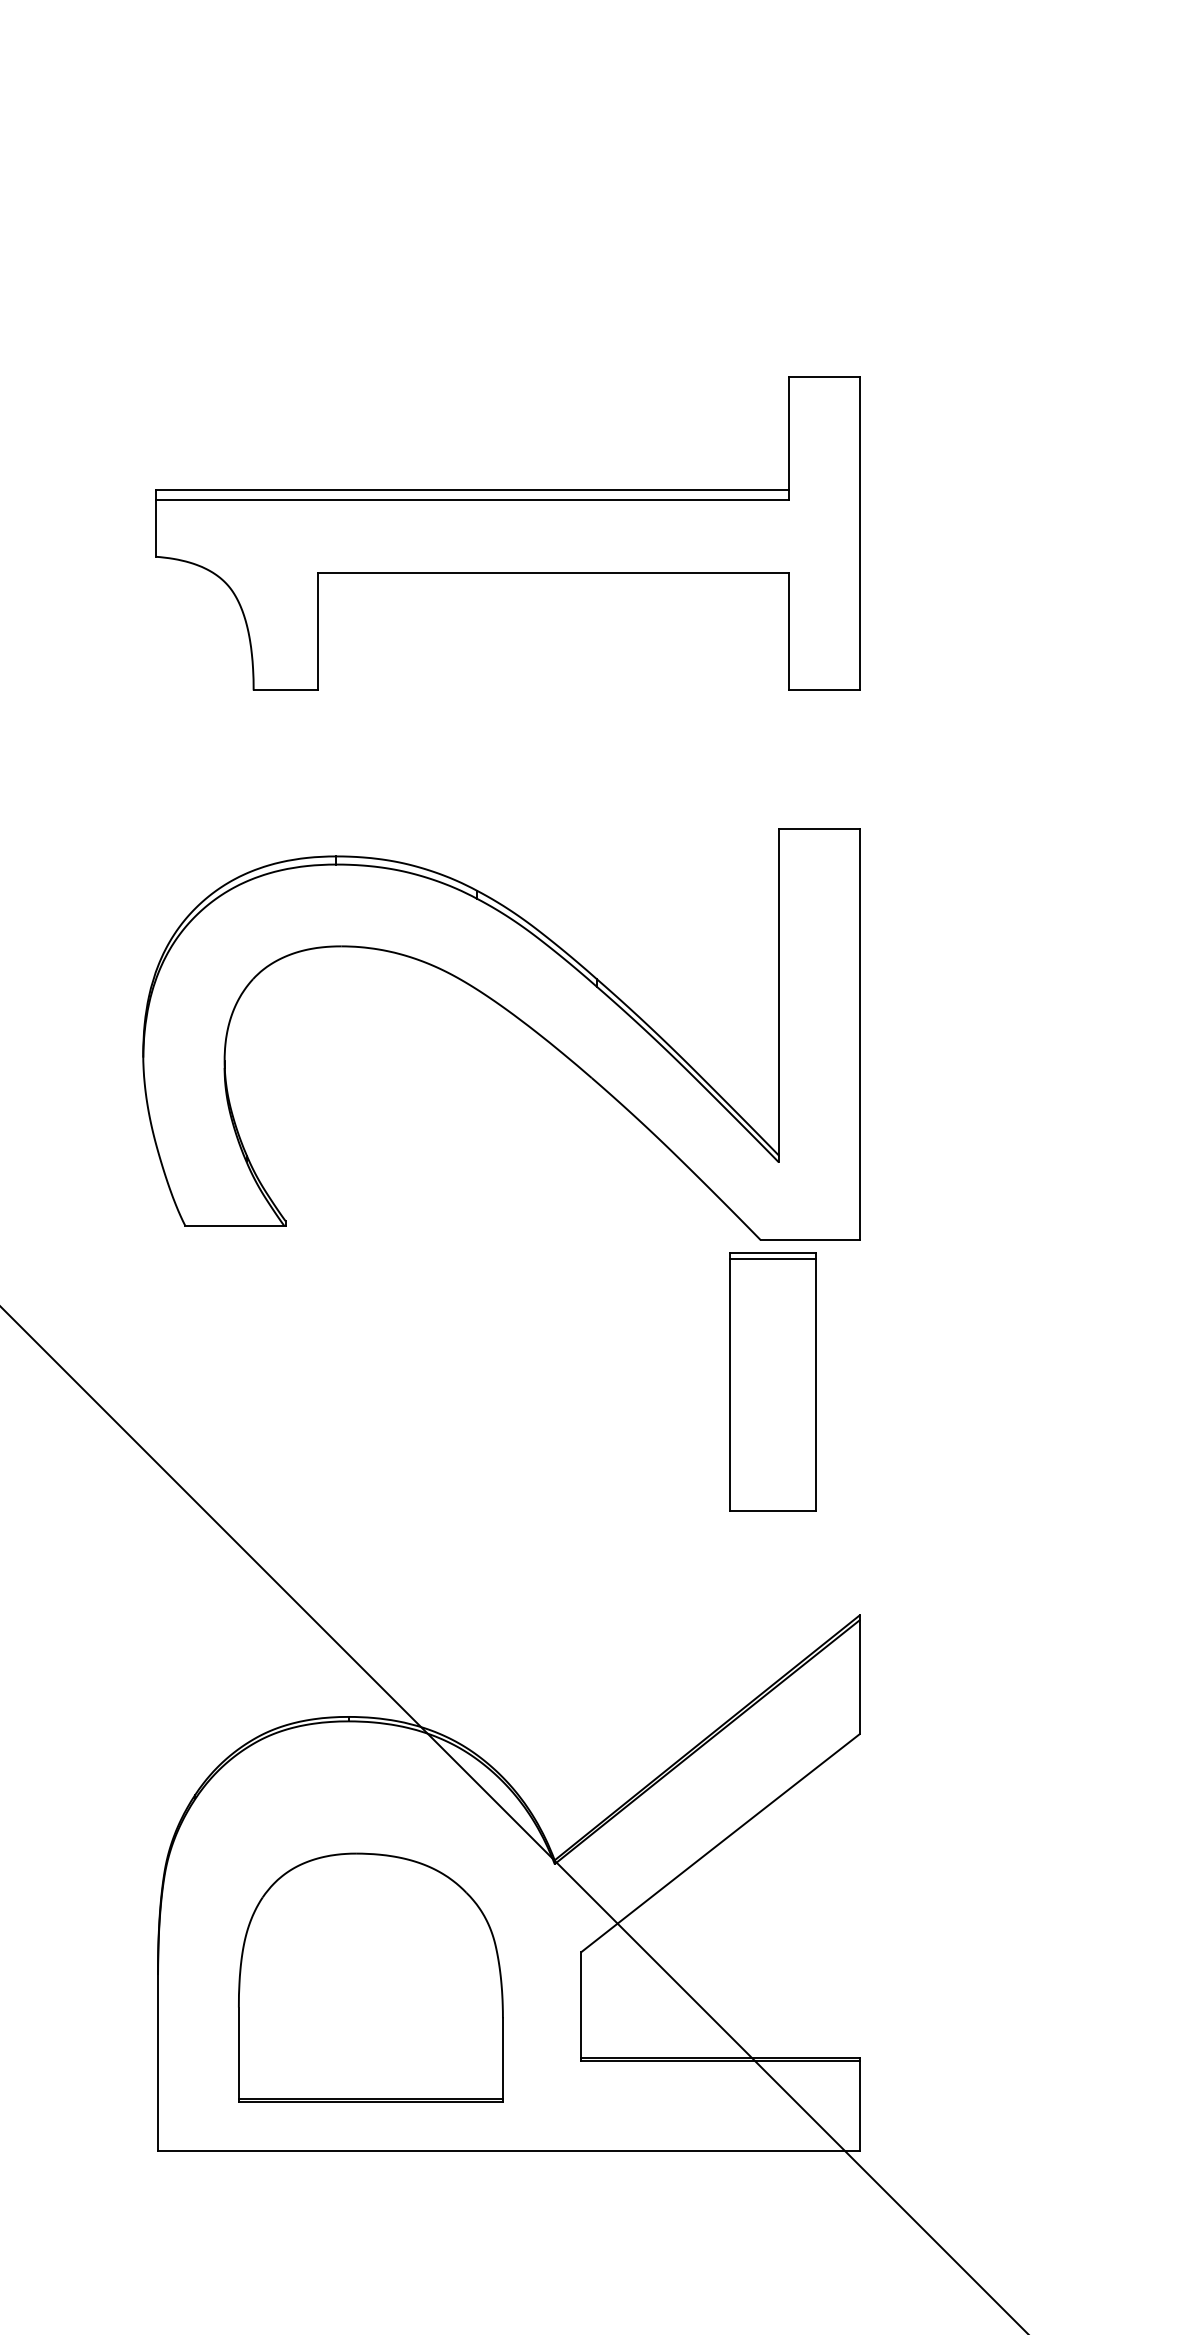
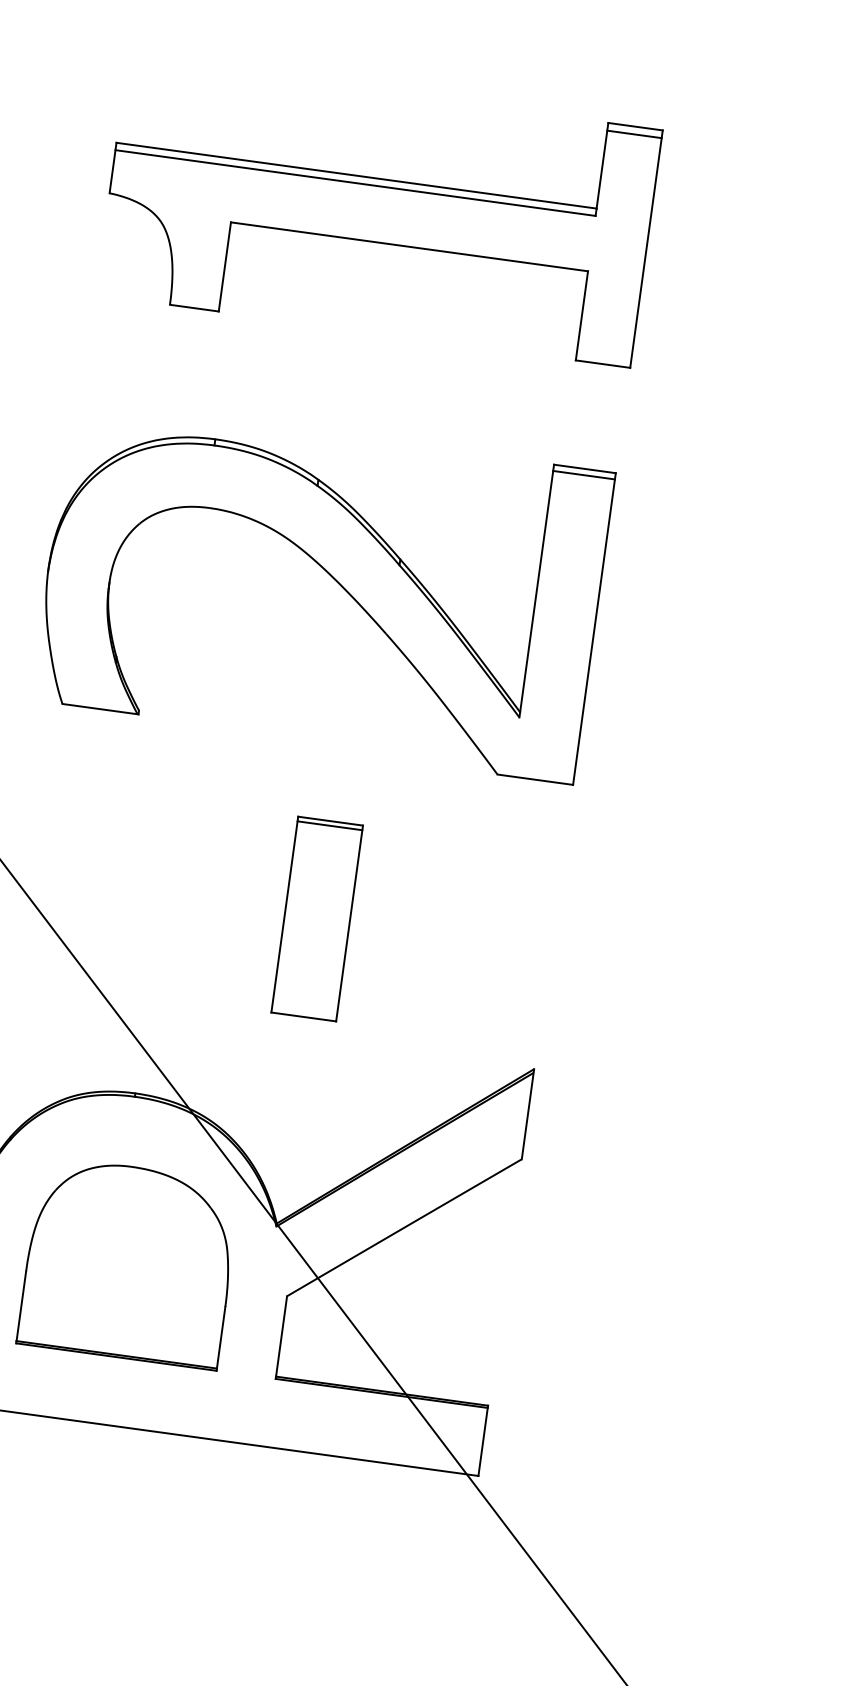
line: (824, 387) -> (634, 134), added
line: (819, 837) -> (583, 475), added
part: (772, 1381) -> (316, 918), moved
part: (370, 1977) -> (129, 1262), moved

